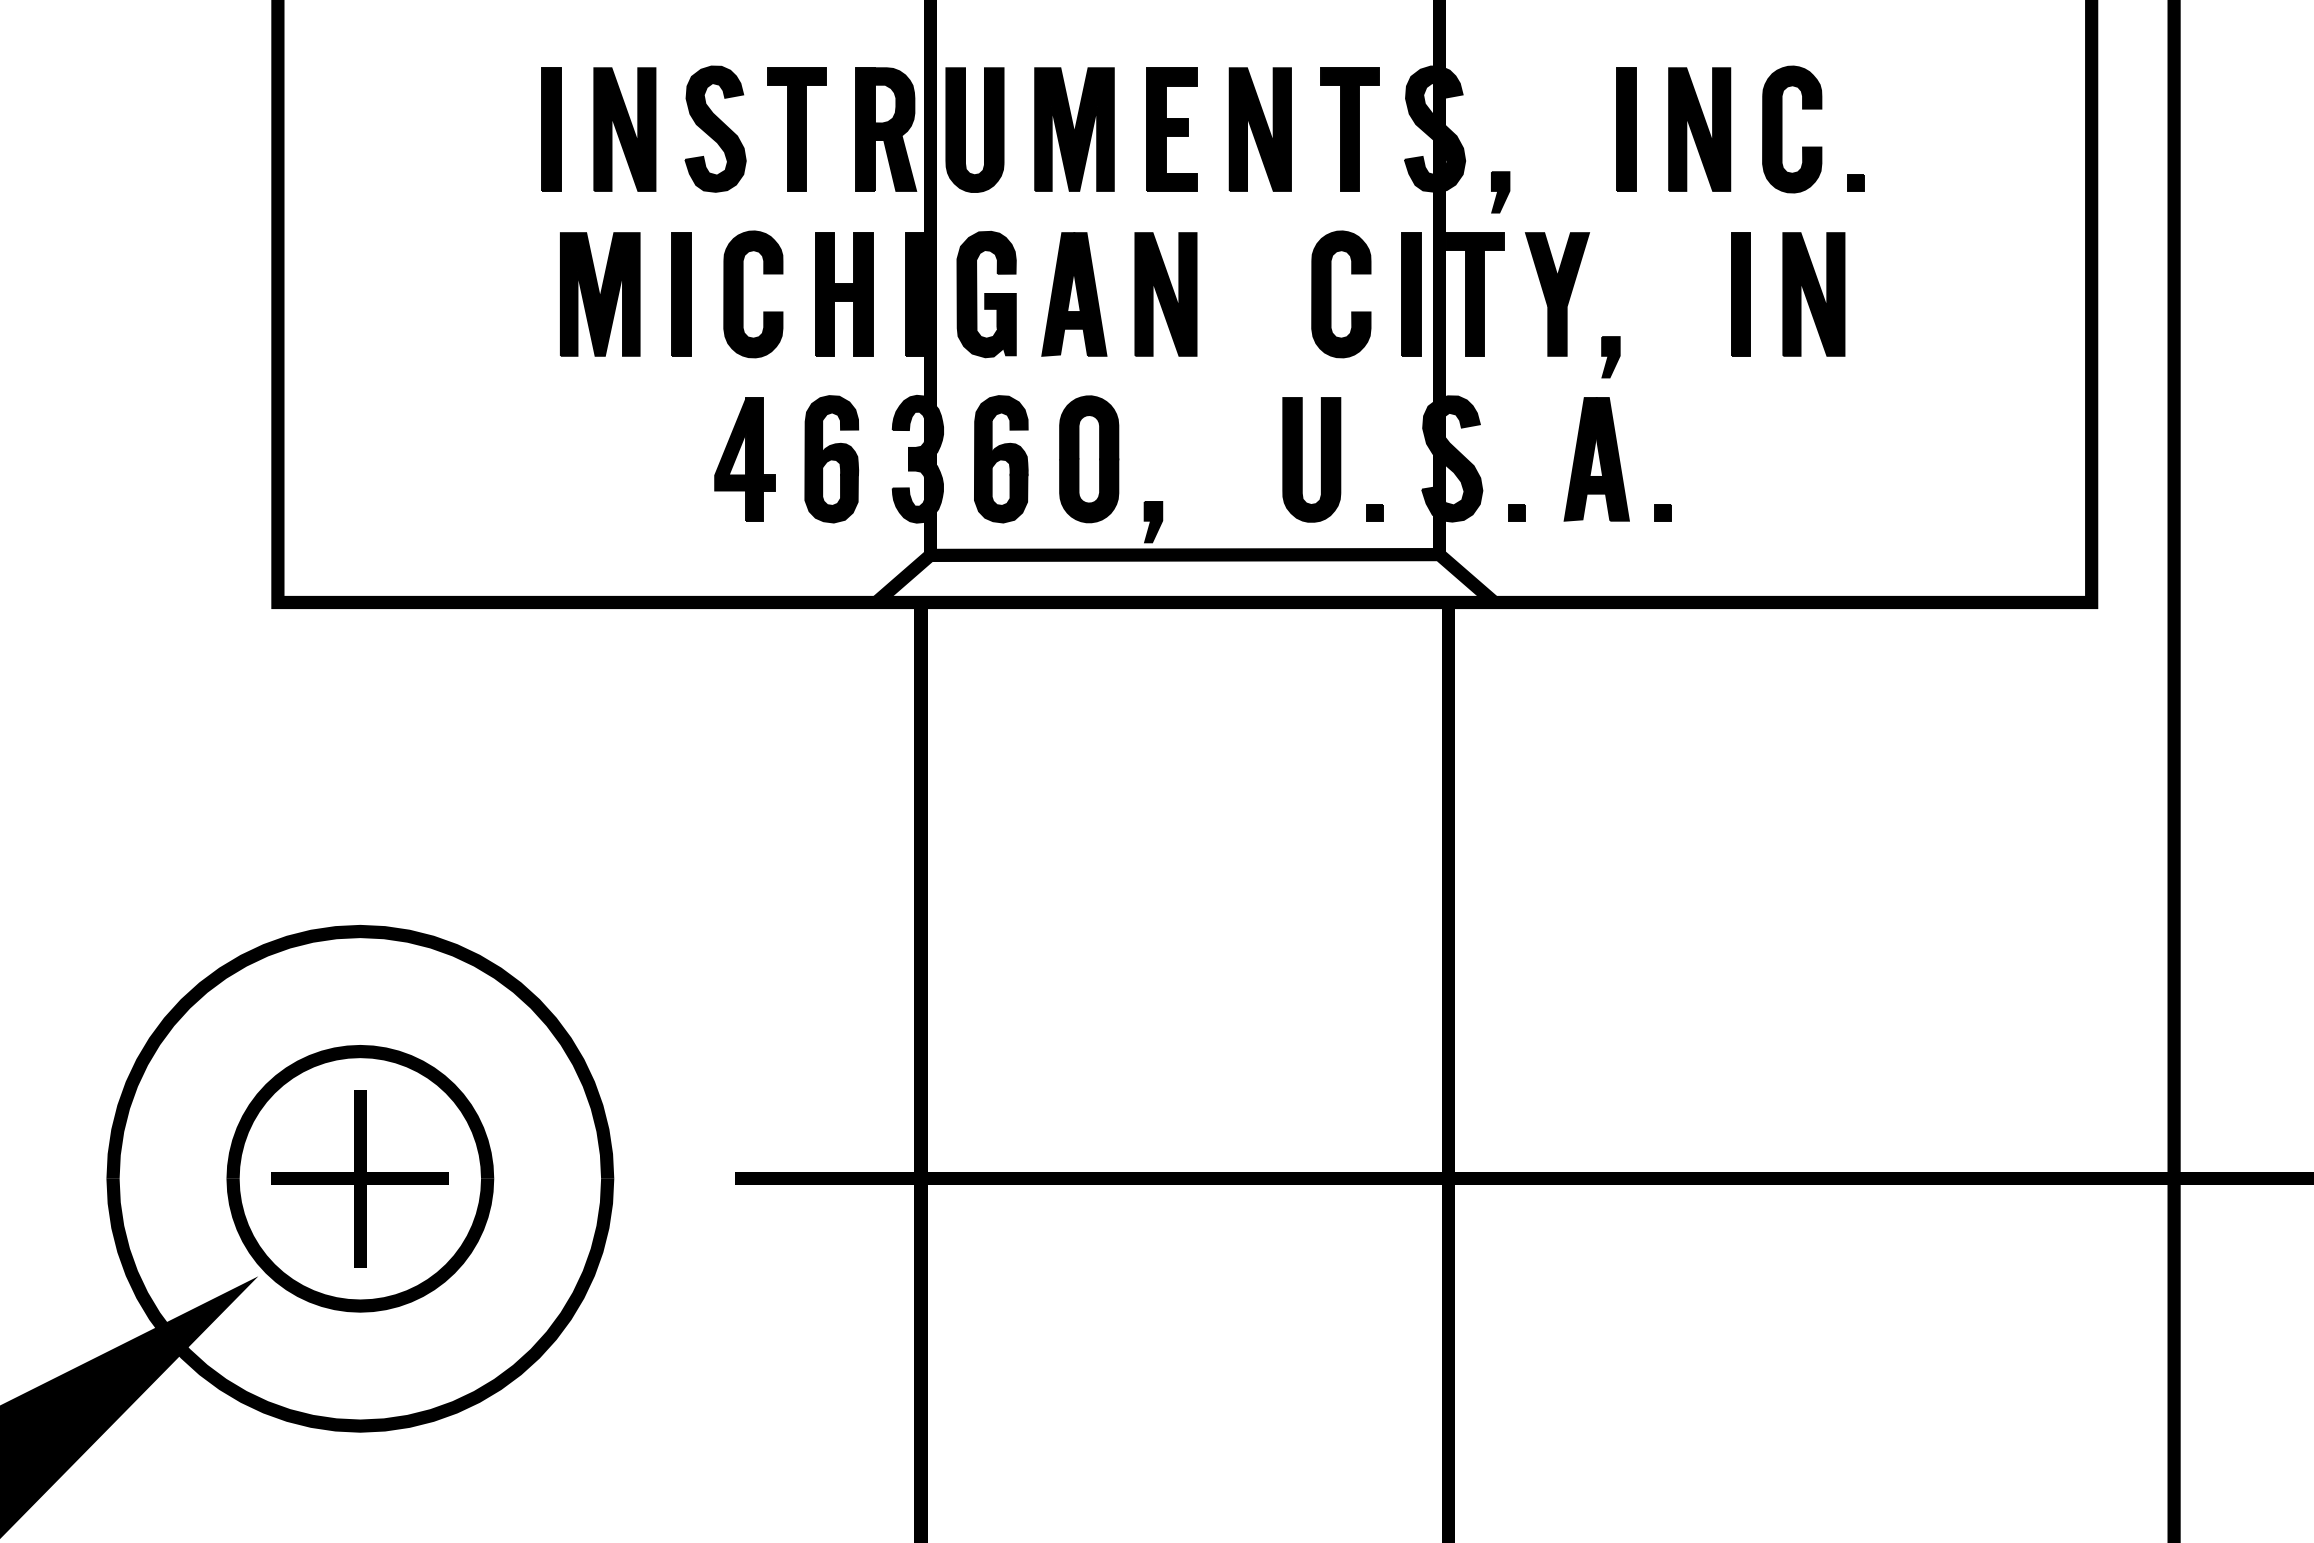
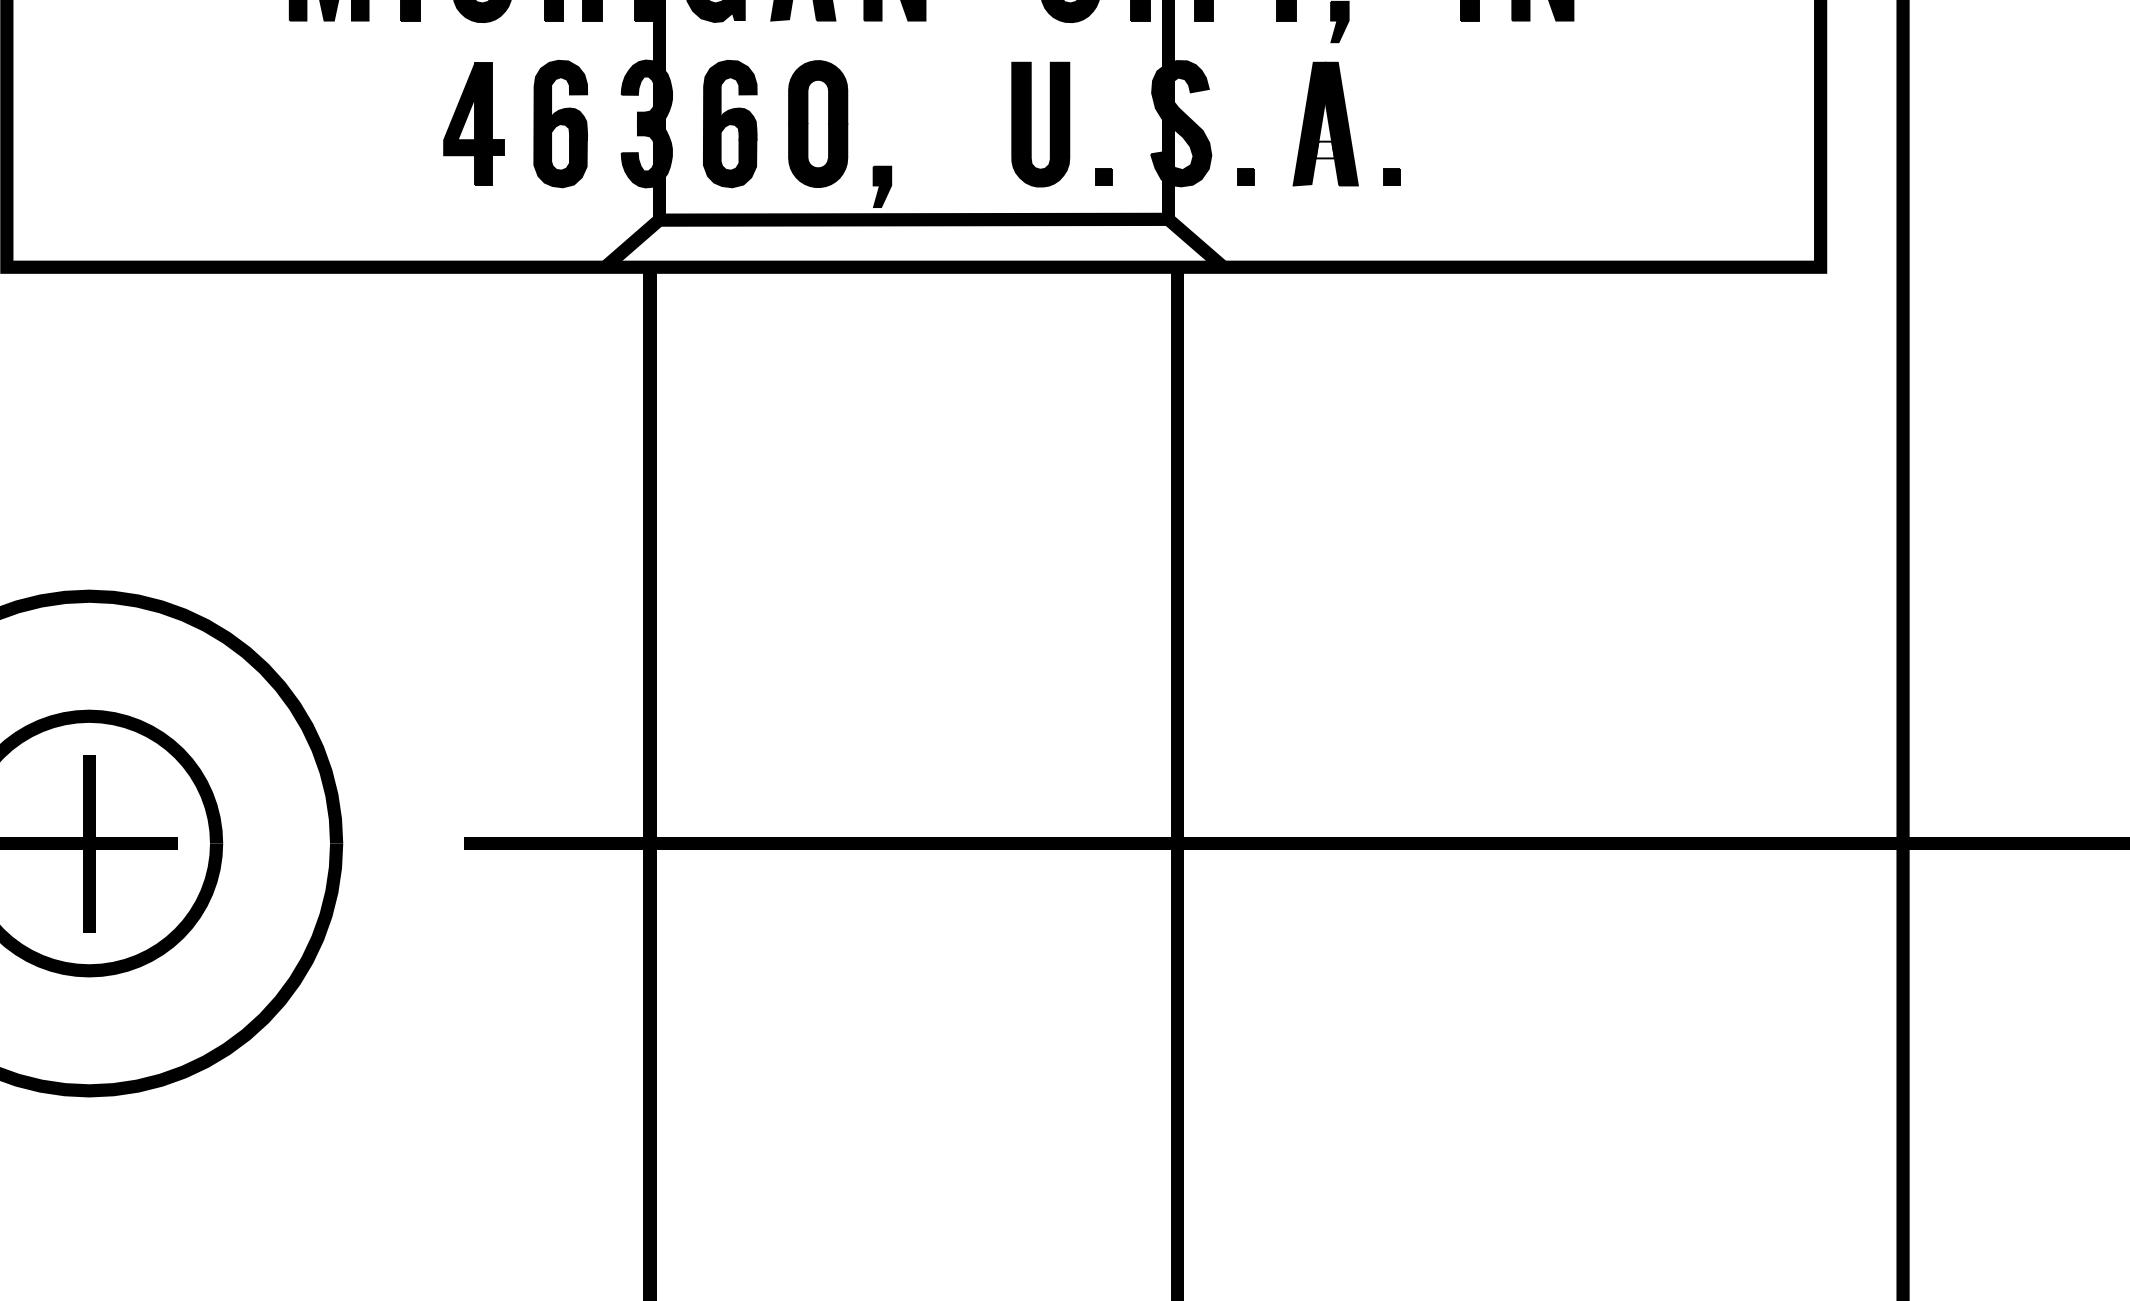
fill: (1595, 484) -> (1324, 149), removed

